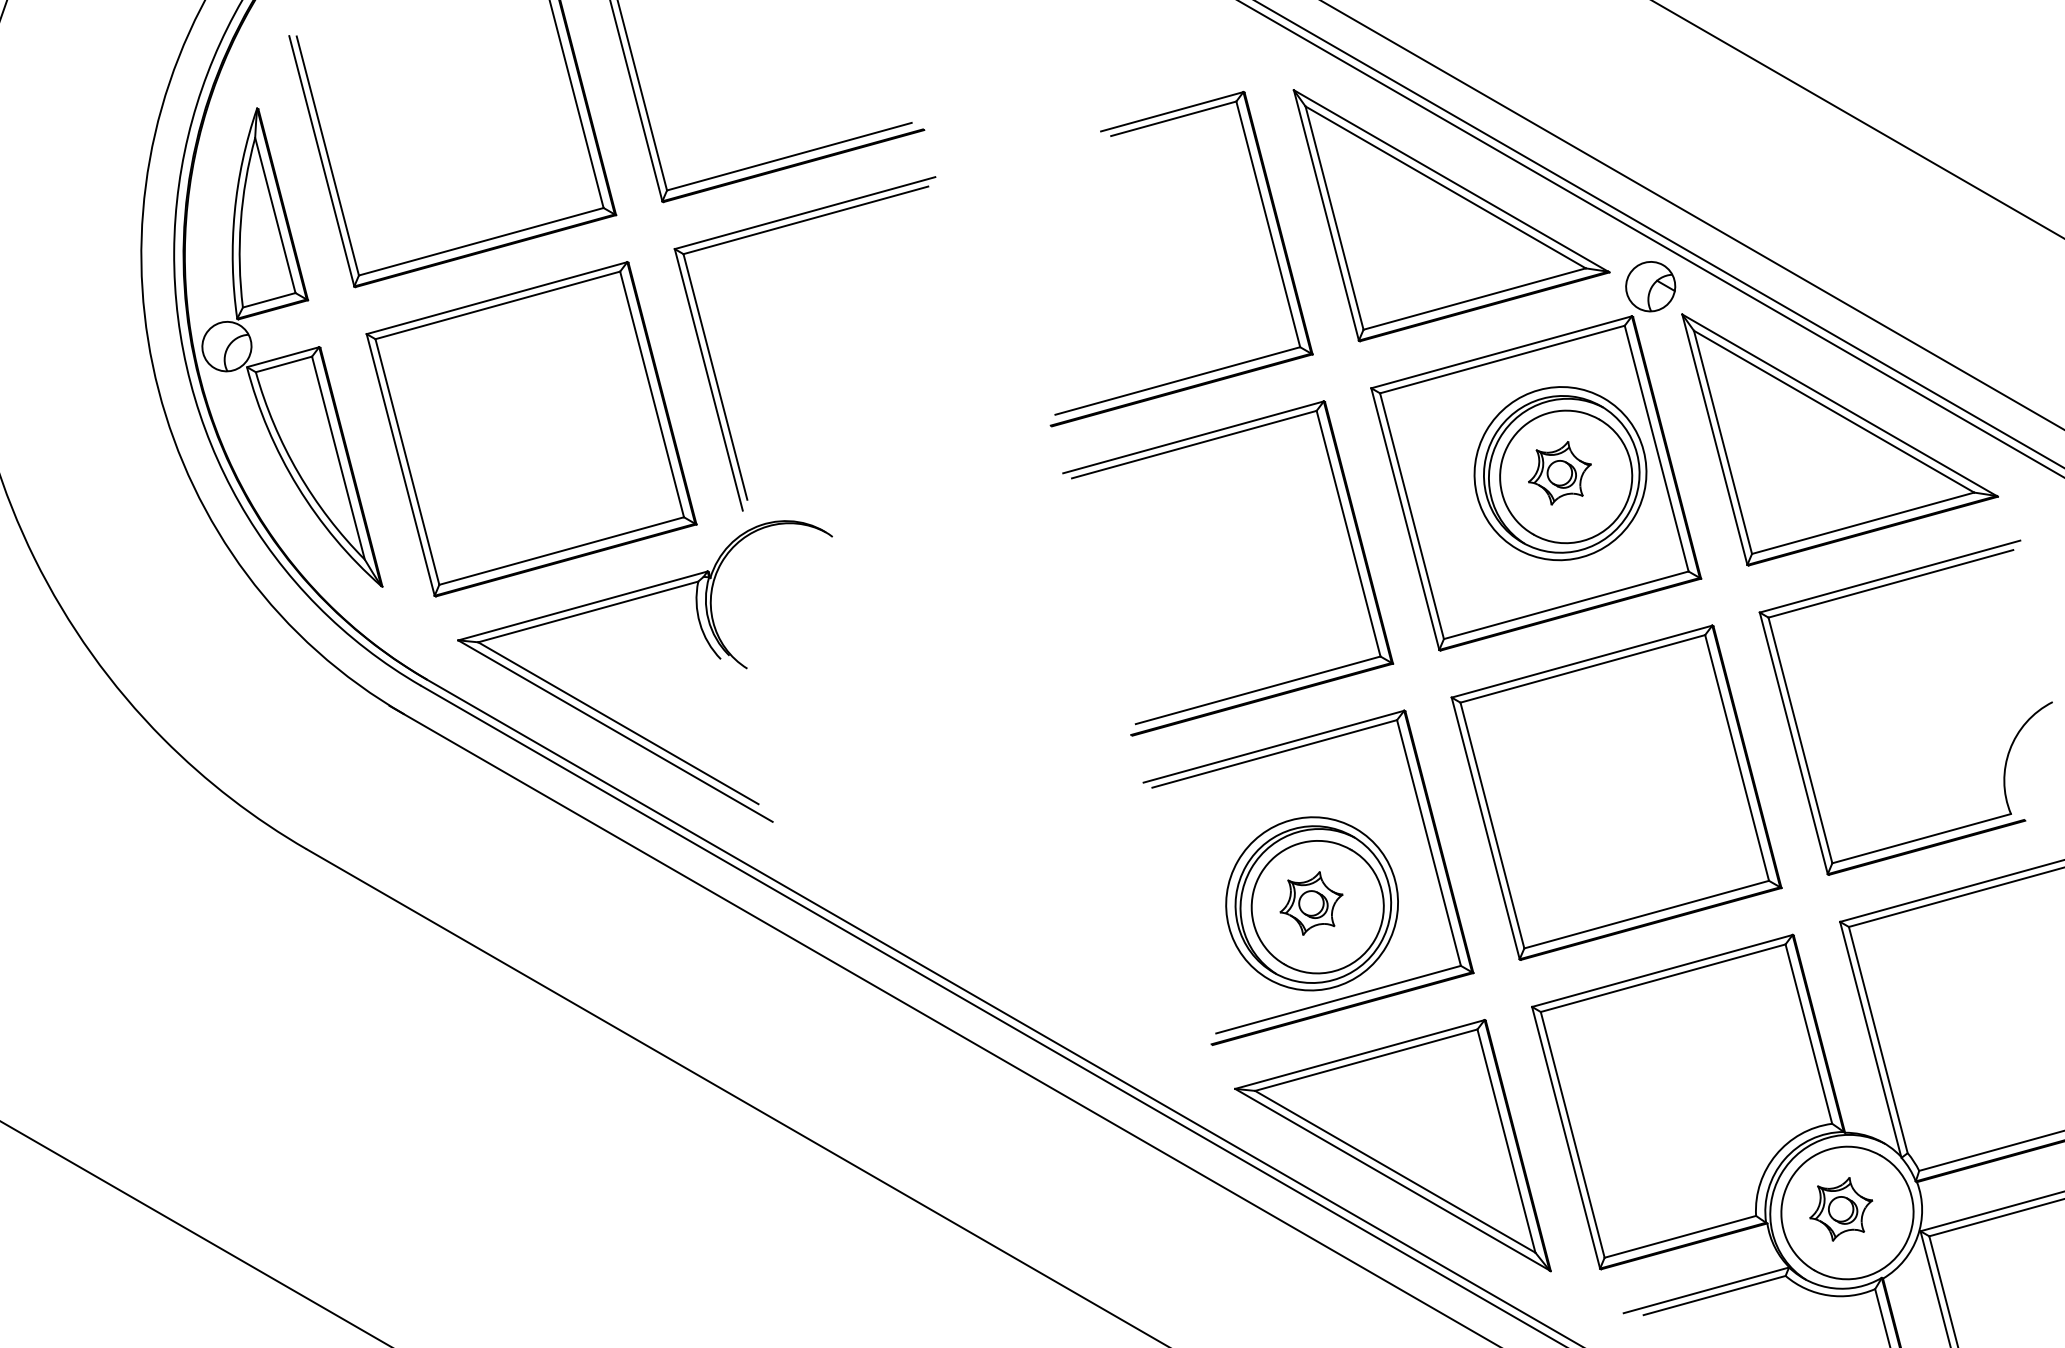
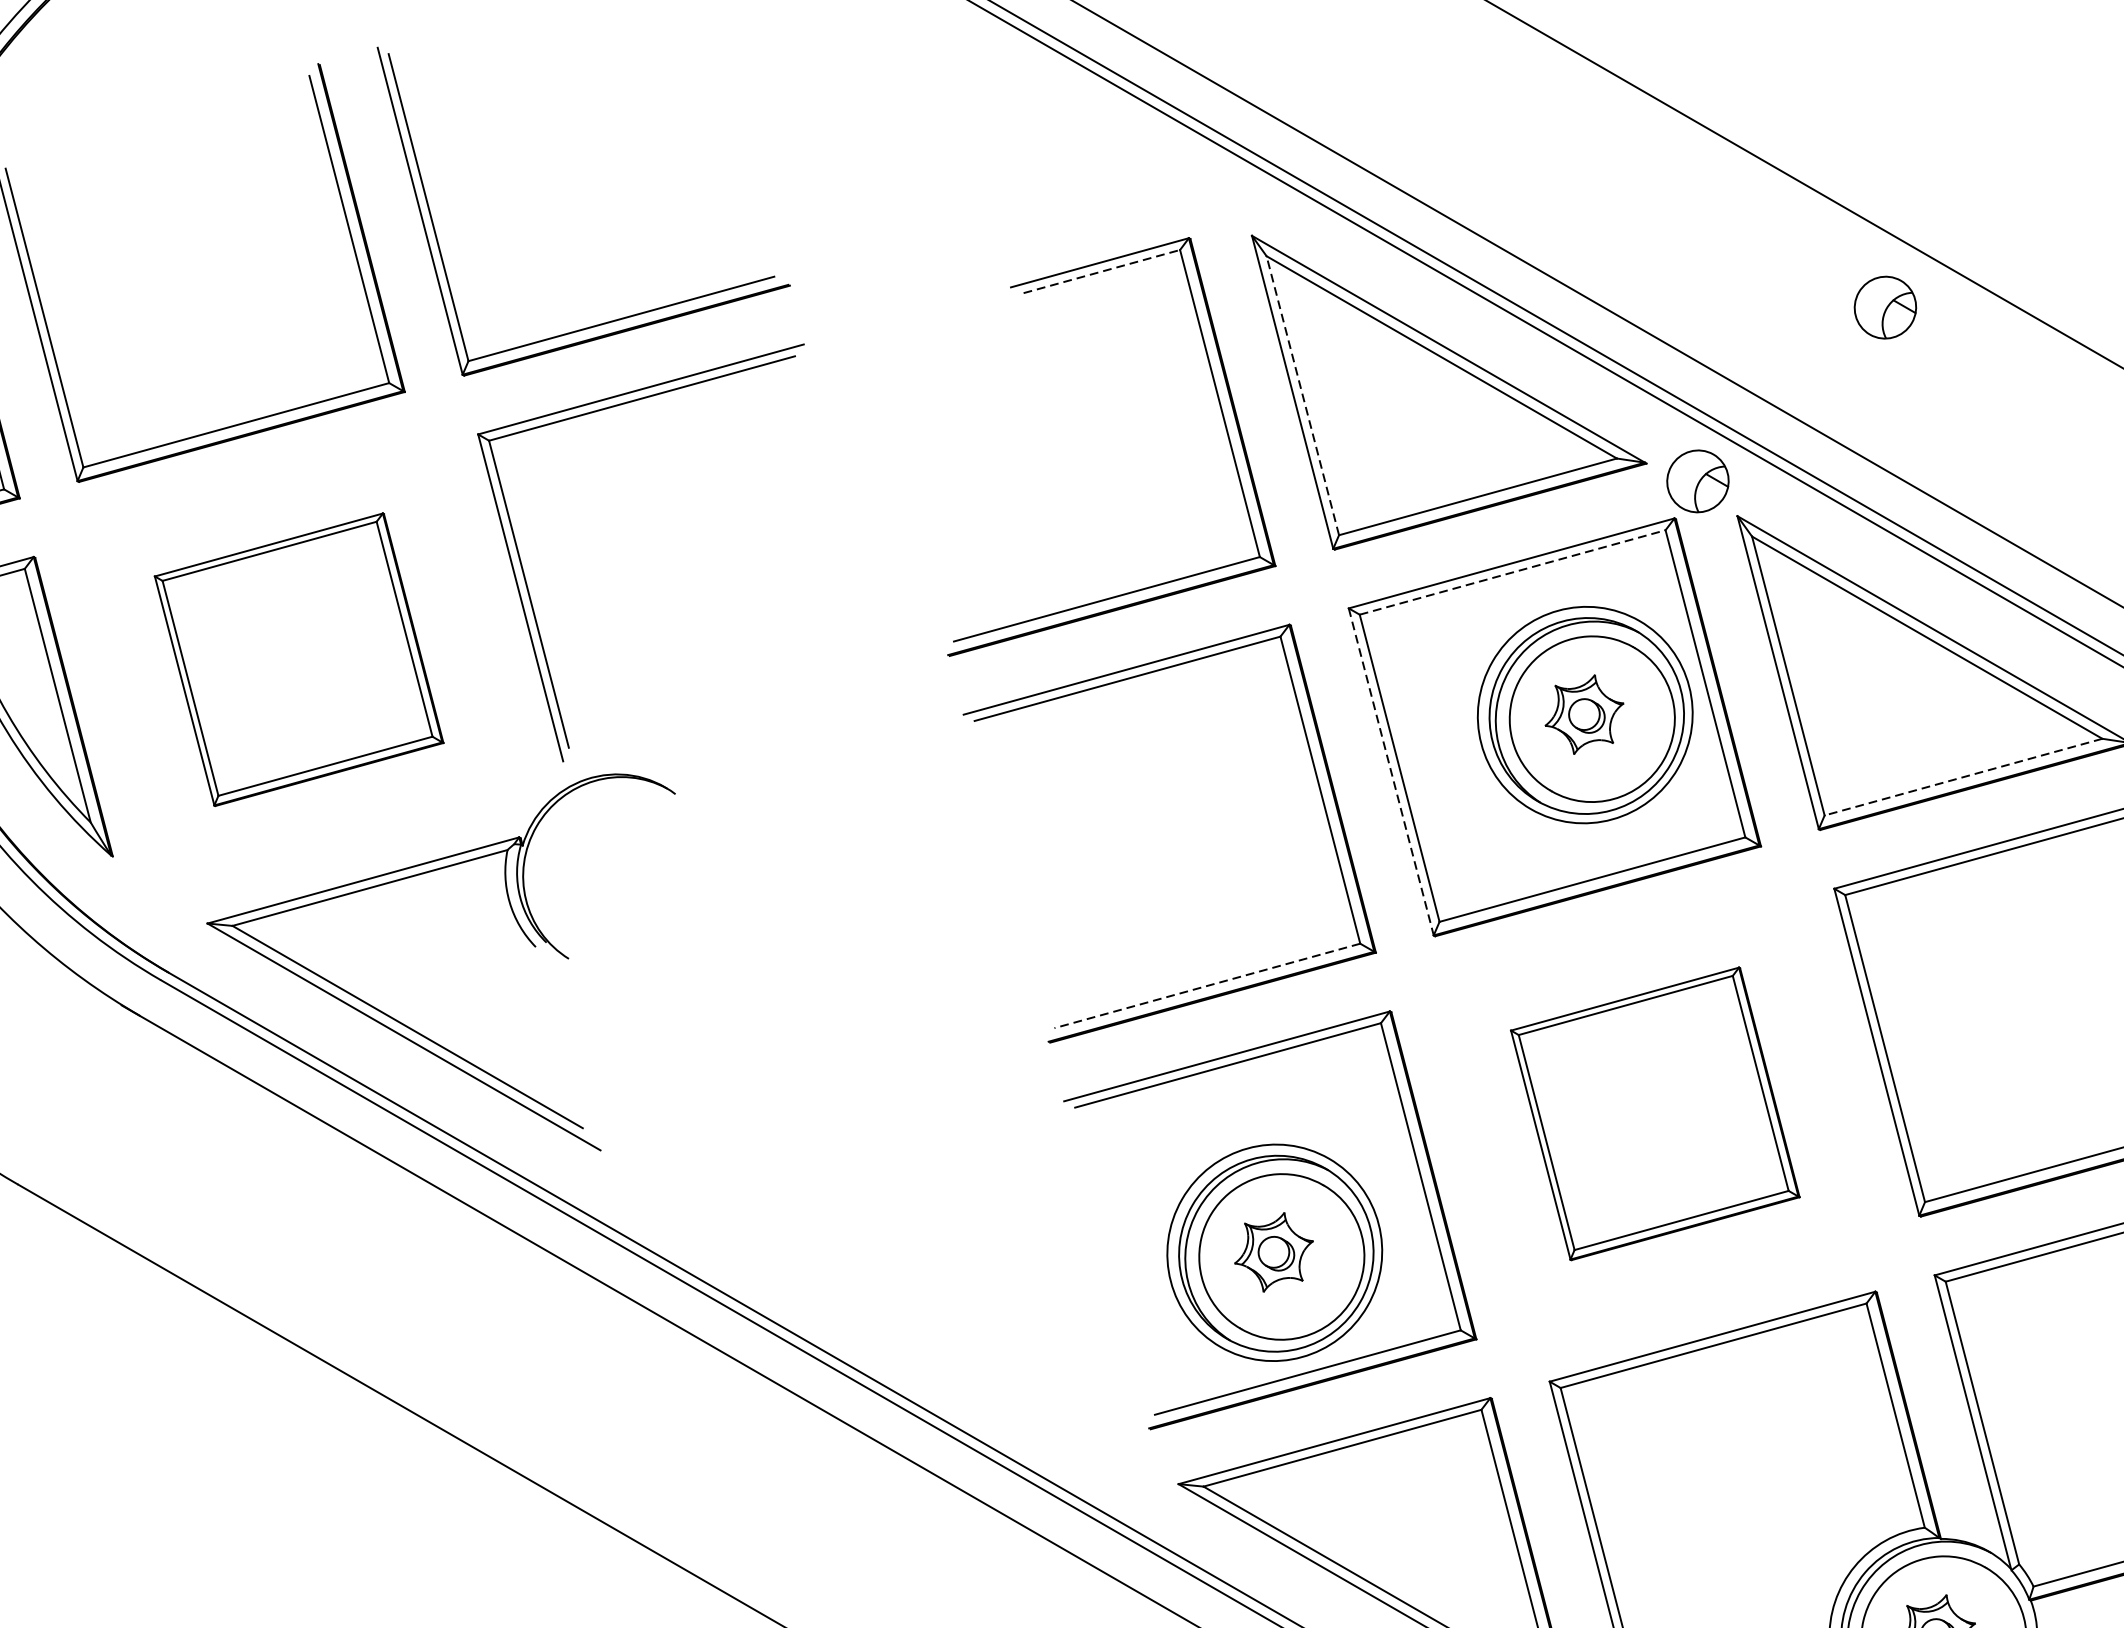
line: (1173, 118) -> (1101, 271), solid -> dashed
part: (1800, 147) -> (1885, 307), added
line: (1334, 217) -> (1302, 394), solid -> dashed
line: (1502, 359) -> (1512, 572), solid -> dashed
part: (531, 429) -> (299, 659), size x0.7
line: (1405, 519) -> (1391, 772), solid -> dashed
line: (1862, 523) -> (1962, 777), solid -> dashed
line: (1258, 690) -> (1207, 986), solid -> dashed
part: (1616, 792) -> (1655, 1113), size x0.7

